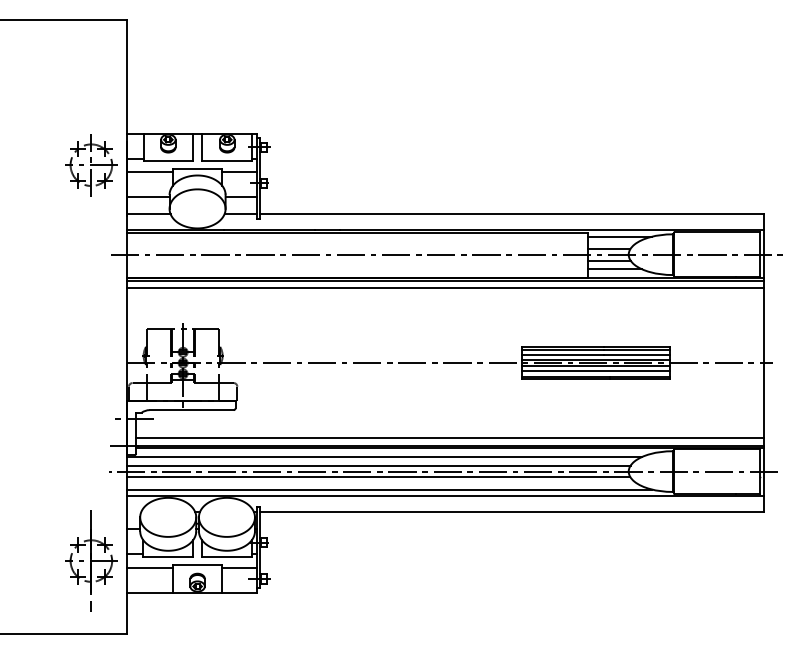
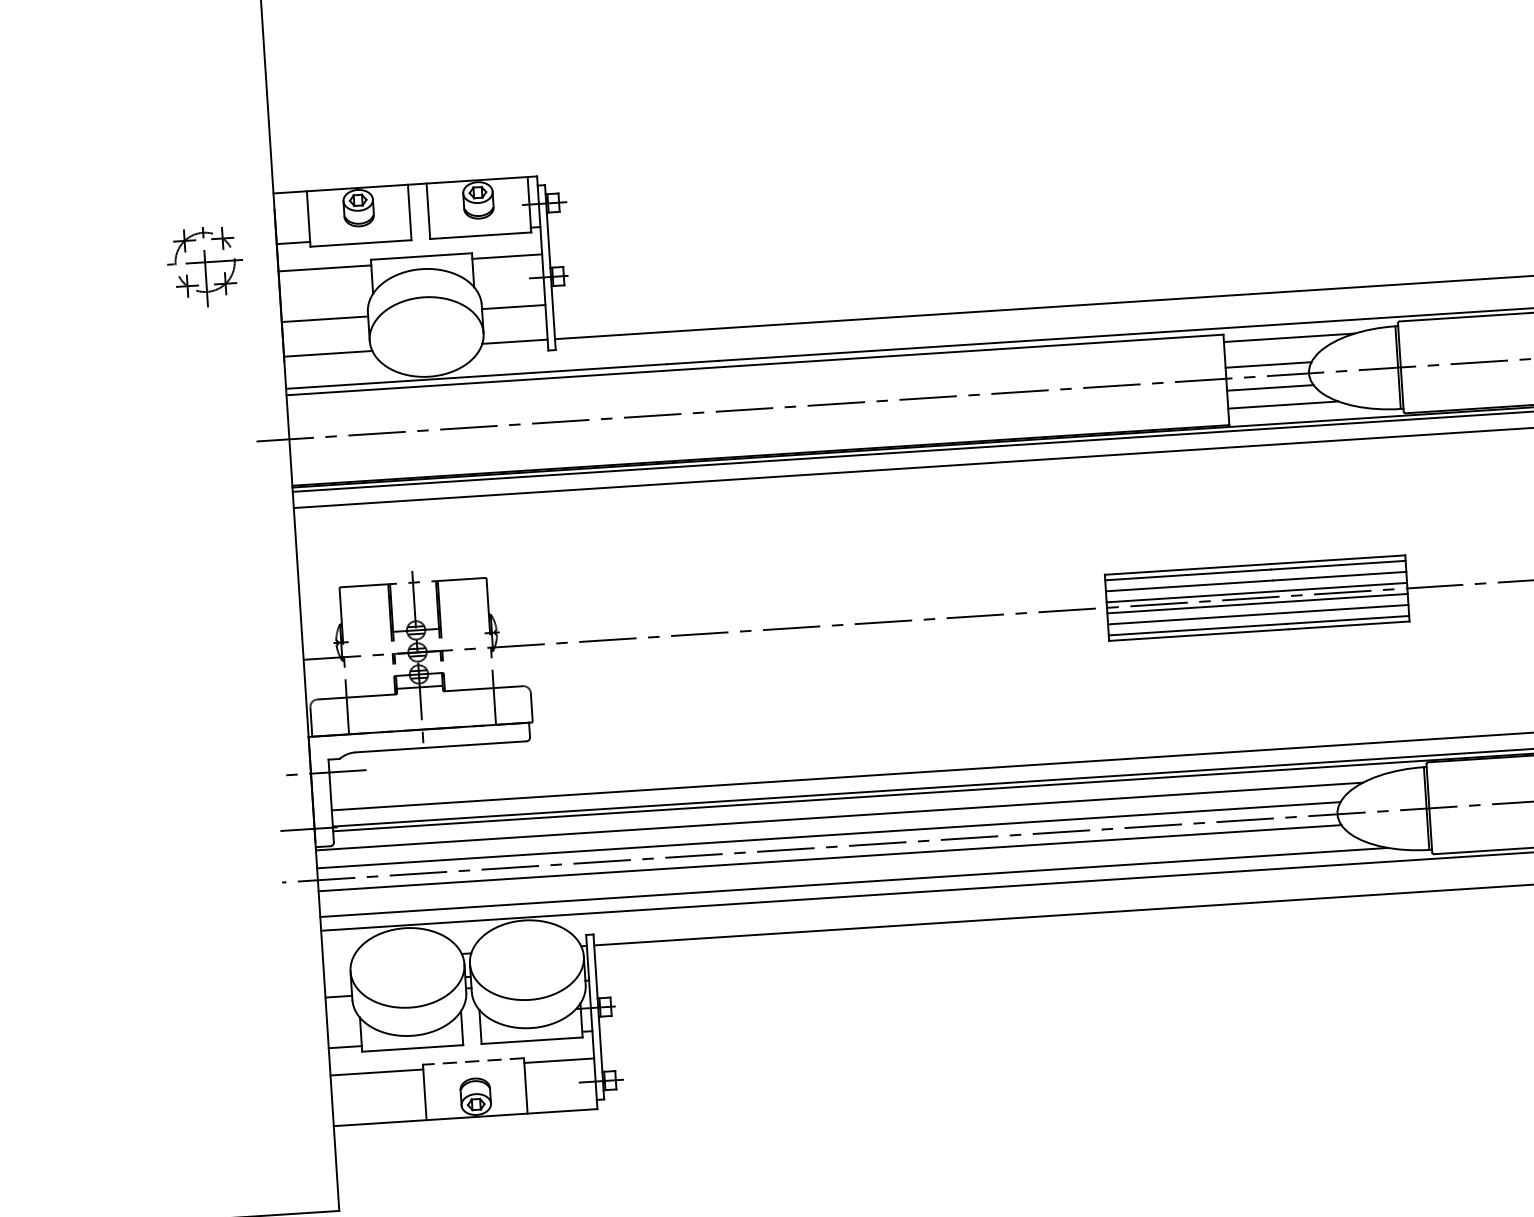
part: (91, 165) -> (205, 262), size x0.7
part: (91, 560) -> (257, 1065), removed
line: (197, 565) -> (473, 1061), solid -> dashed

